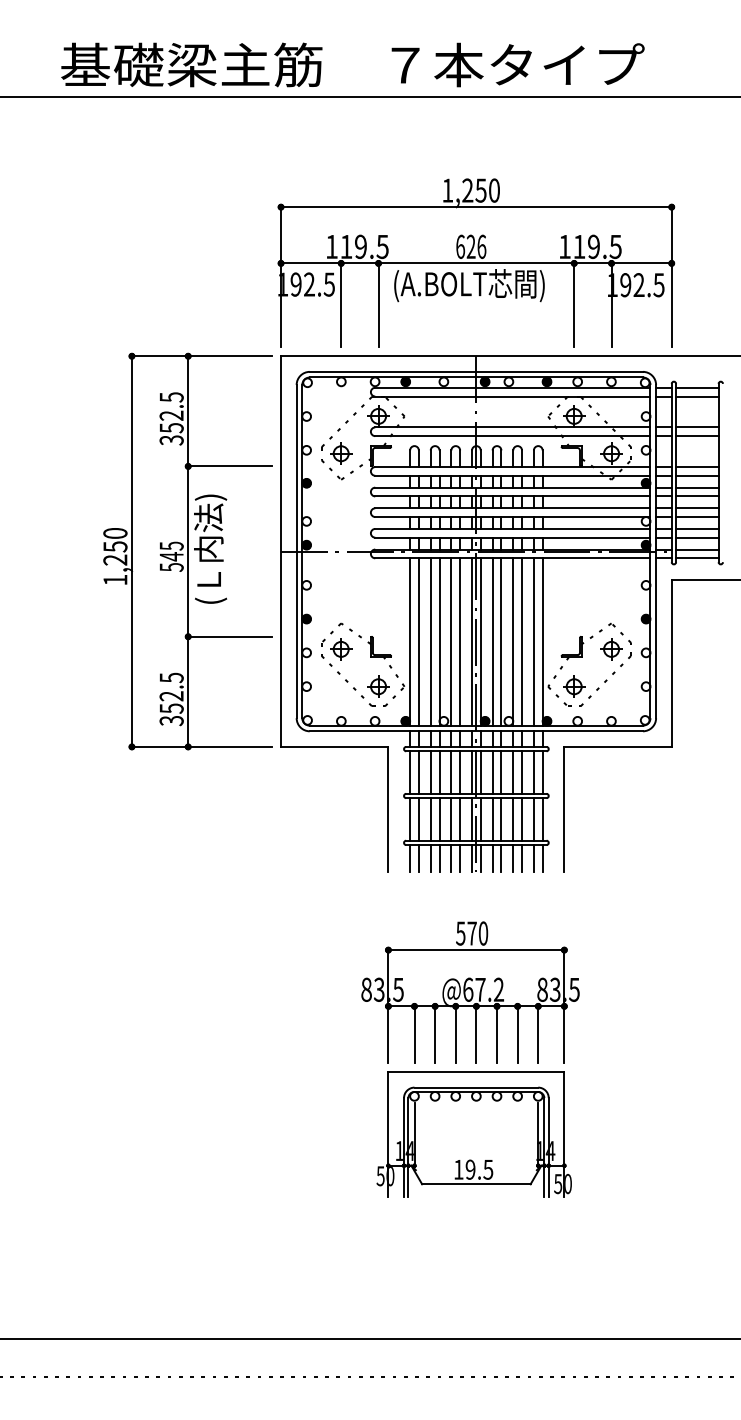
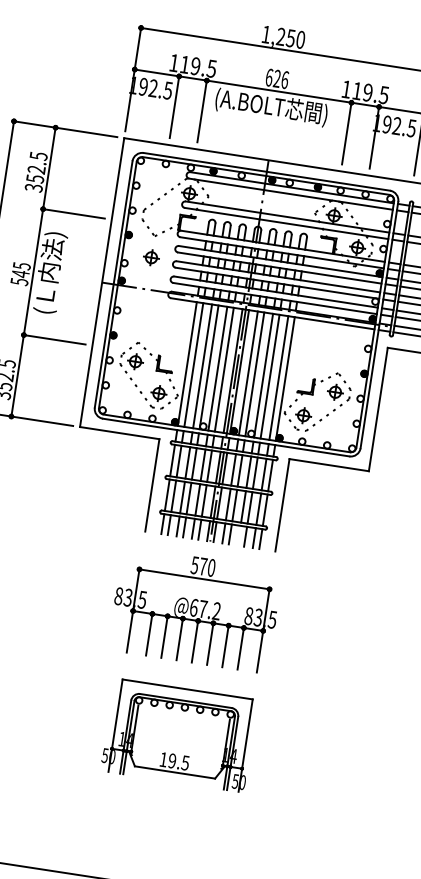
part: (341, 453) -> (151, 257), moved
line: (513, 858) -> (239, 535), removed
part: (470, 992) -> (195, 610), moved

